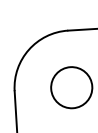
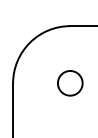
circle: (70, 86) -> (69, 82), size x0.6

